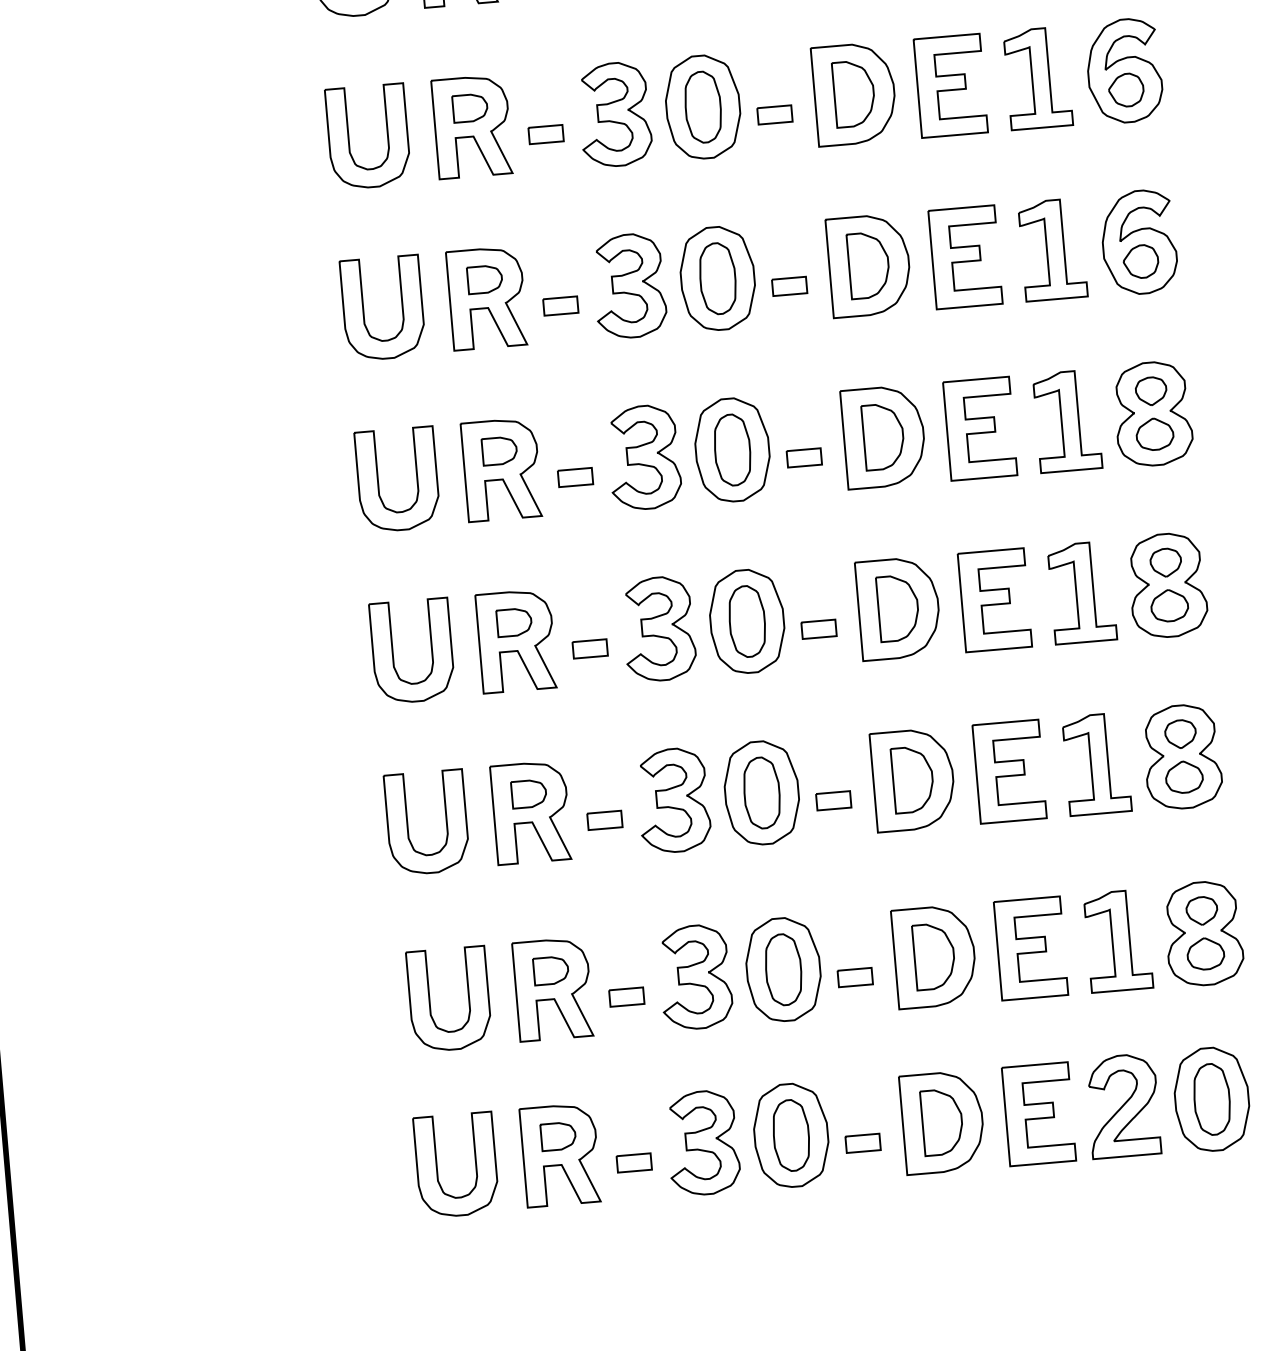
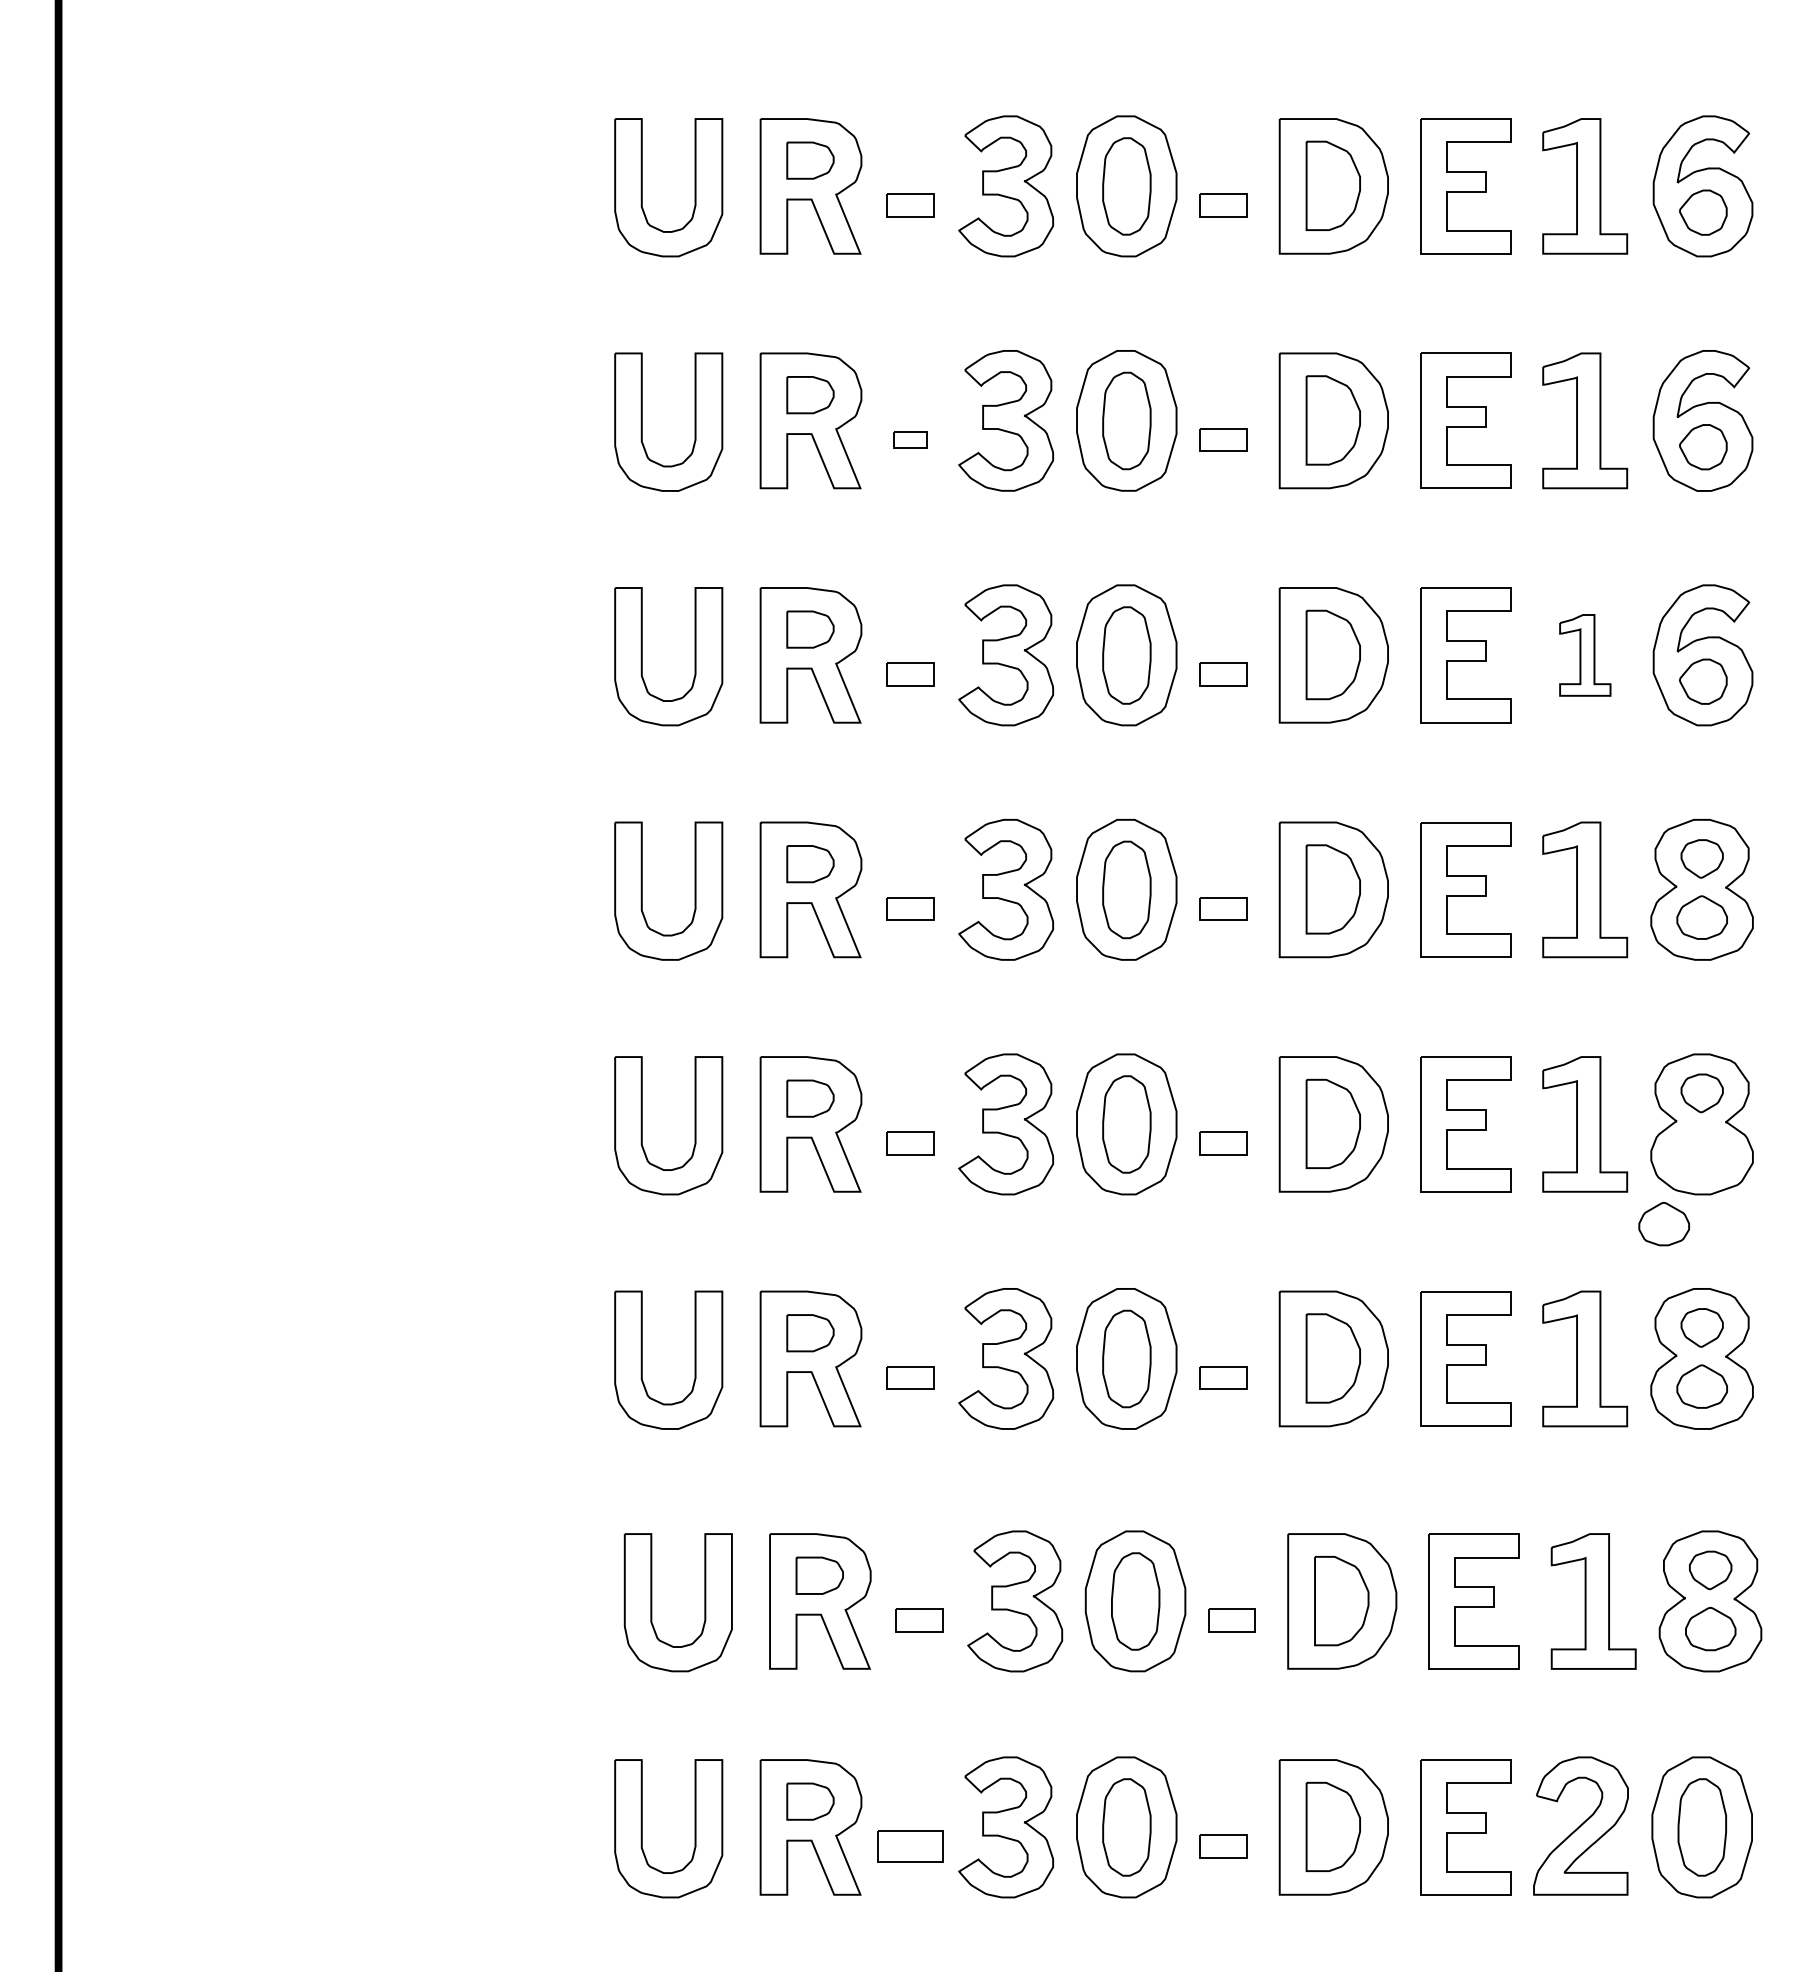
part: (546, 134) -> (910, 439), size x0.7
part: (1053, 249) -> (1585, 655), size x0.6
part: (1169, 605) -> (1663, 1223), moved
part: (634, 1162) -> (910, 1846), size x1.4

